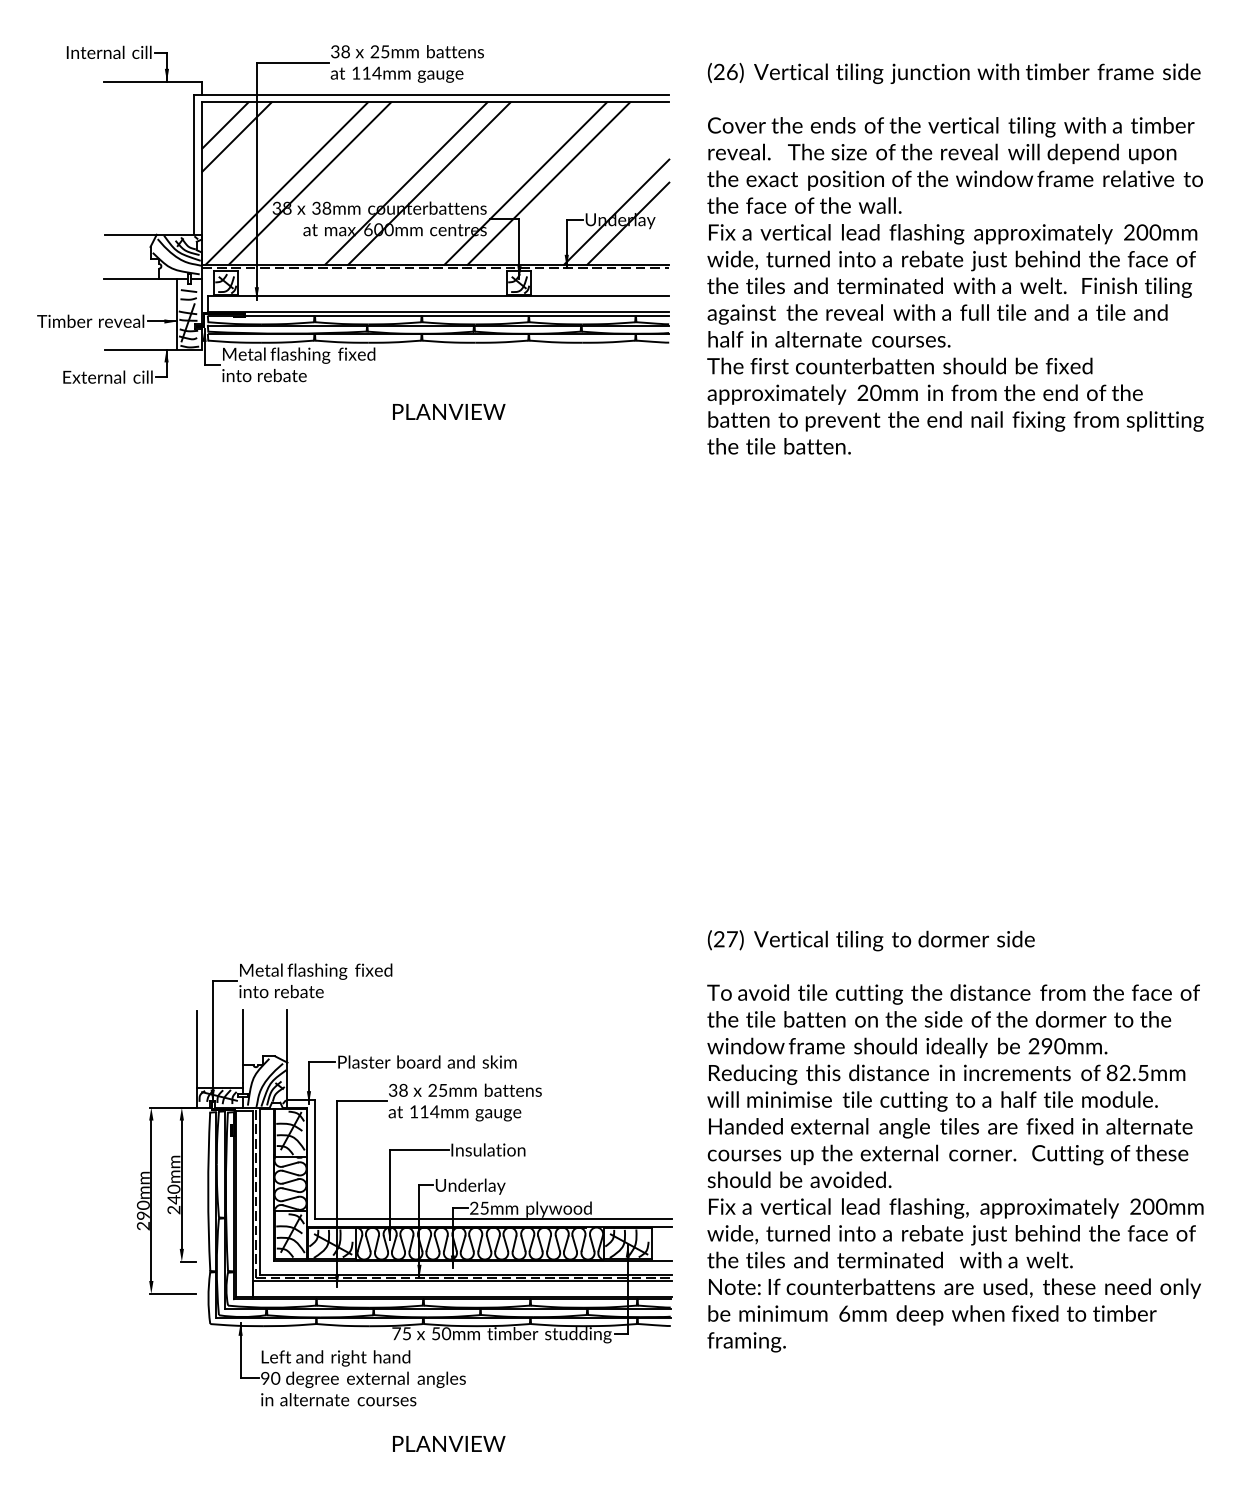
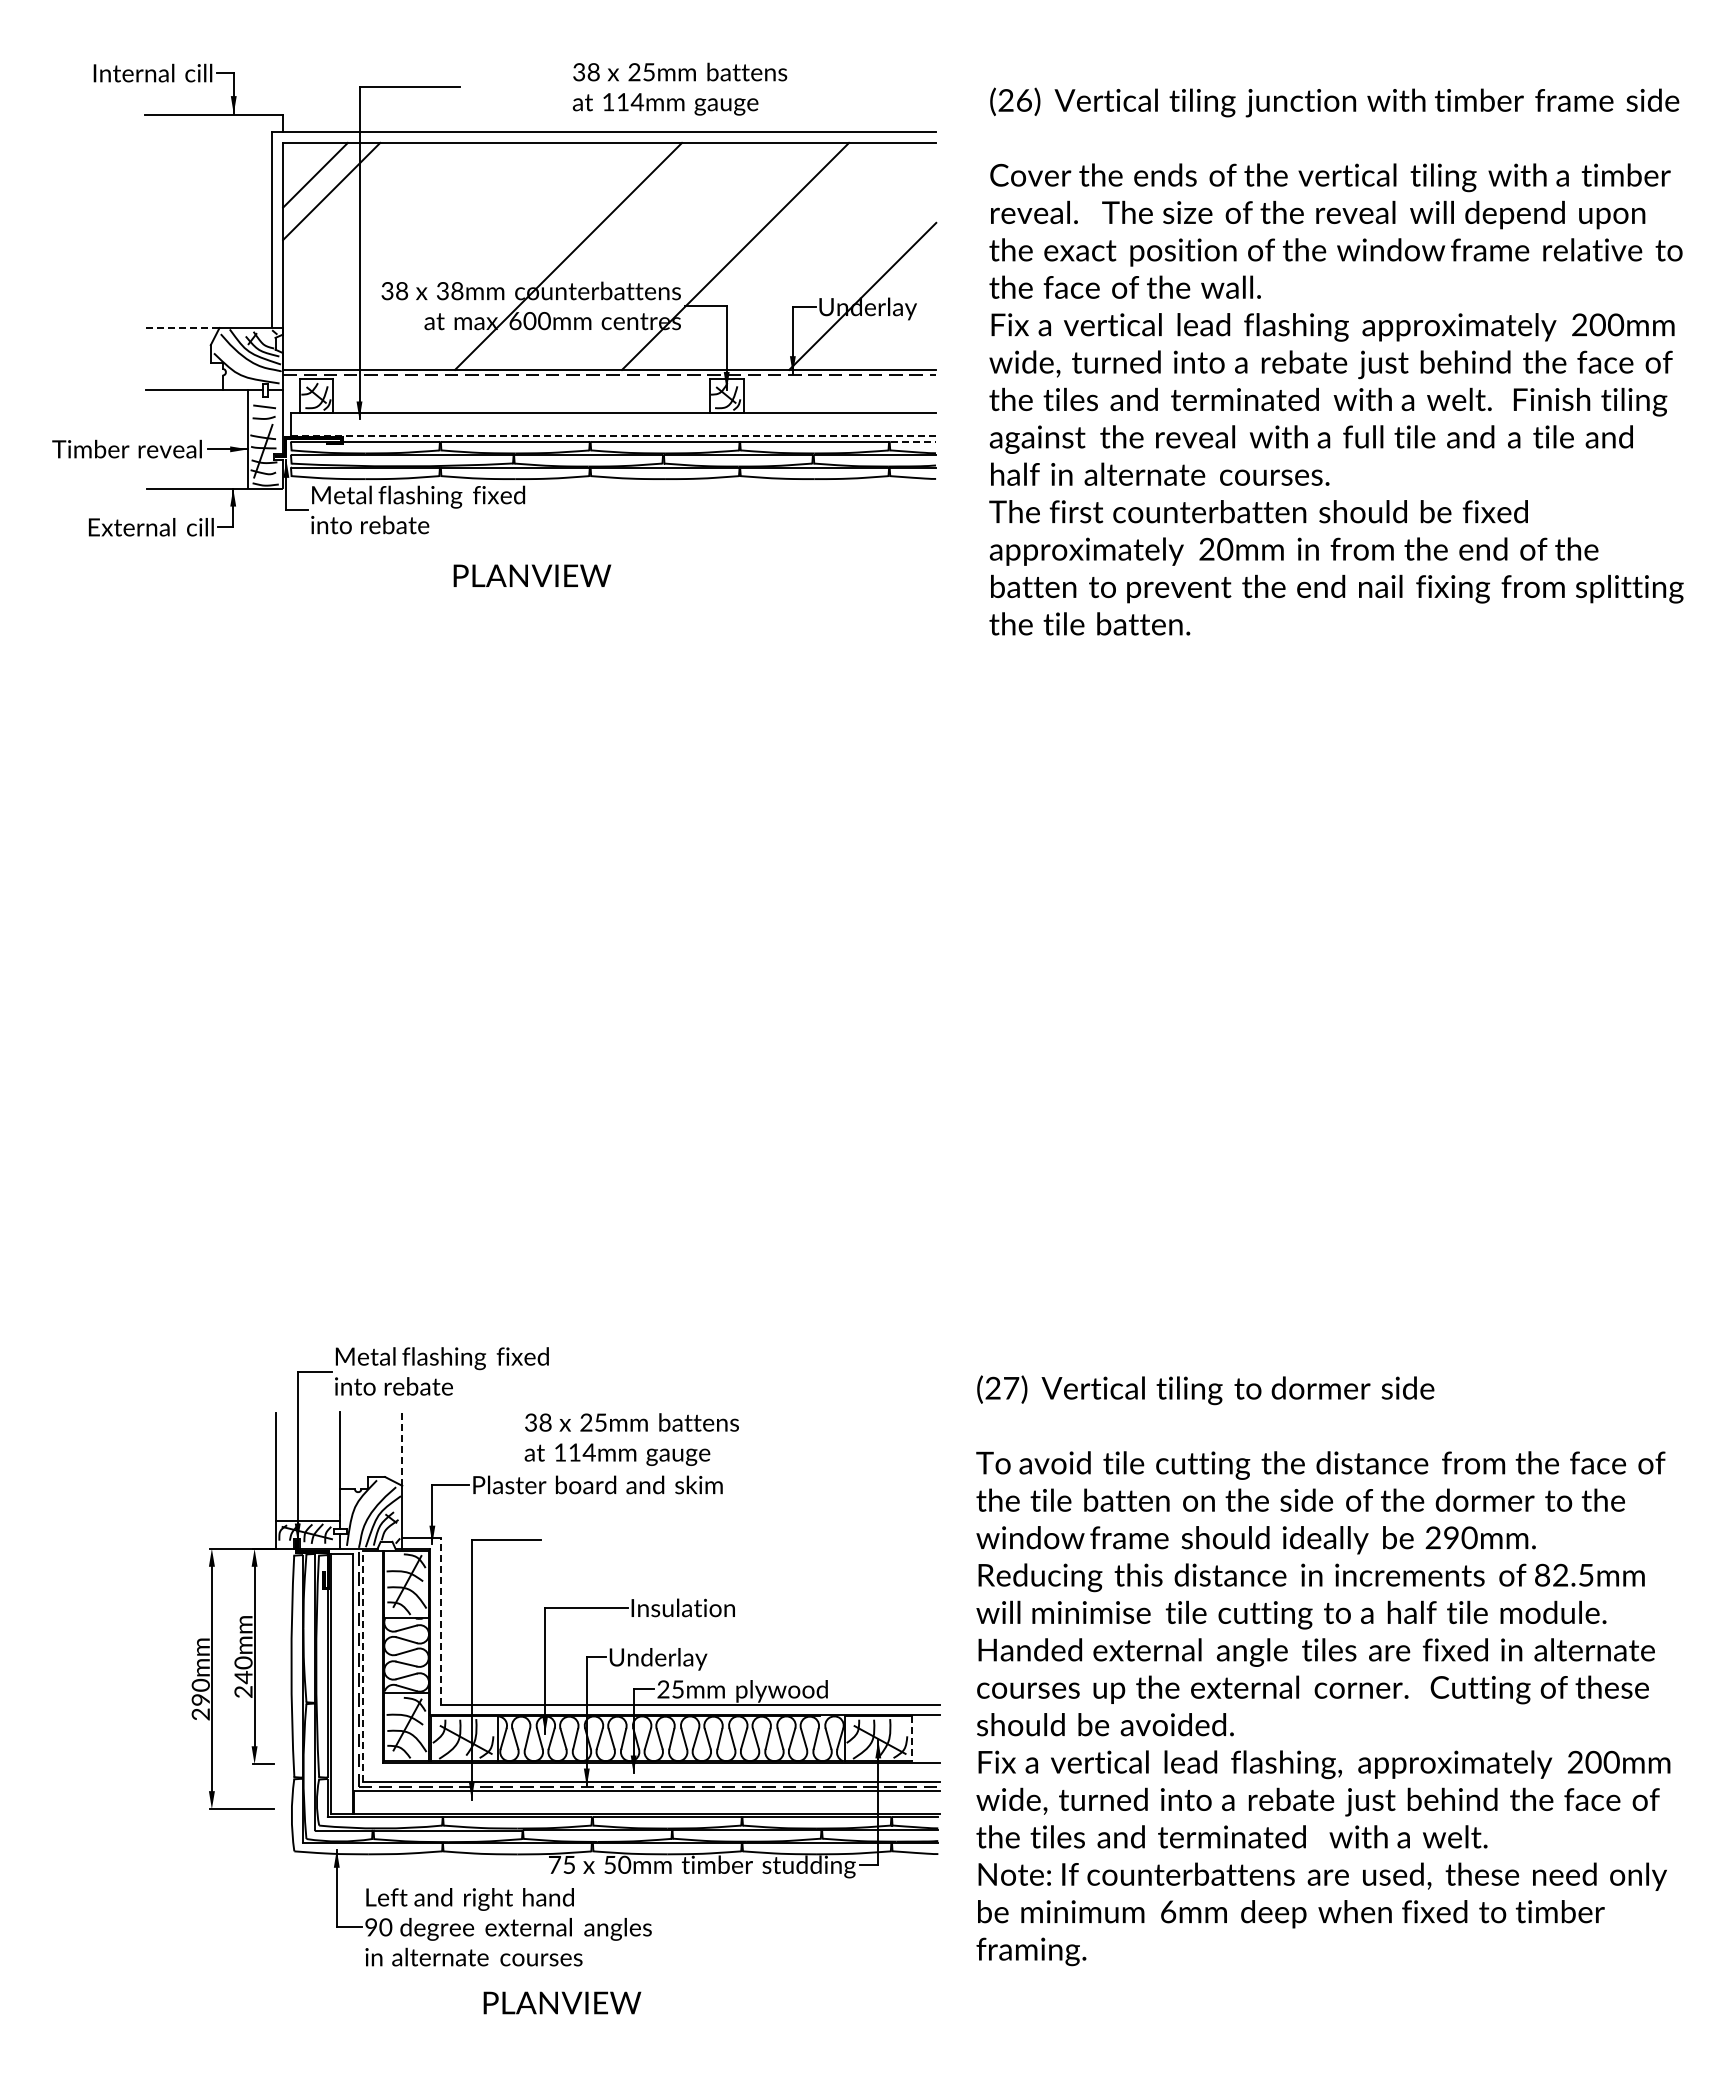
text: (407, 63) -> (679, 88), moved
line: (286, 182) -> (401, 255), removed
line: (309, 182) -> (433, 255), removed
line: (429, 183) -> (600, 256), removed
line: (548, 183) -> (767, 256), removed
line: (628, 223) -> (878, 312), removed
line: (130, 235) -> (182, 328), solid -> dashed
line: (438, 311) -> (613, 435), solid -> dashed
line: (653, 315) -> (913, 441), solid -> dashed
text: (449, 411) -> (532, 575), moved
line: (287, 1035) -> (402, 1448), solid -> dashed
text: (464, 1102) -> (631, 1439), moved
text: (955, 1141) -> (1323, 1670), moved
line: (314, 1159) -> (440, 1621), solid -> dashed
line: (259, 1191) -> (363, 1666), solid -> dashed
line: (652, 1244) -> (912, 1739), solid -> dashed
text: (449, 1443) -> (562, 2002), moved

